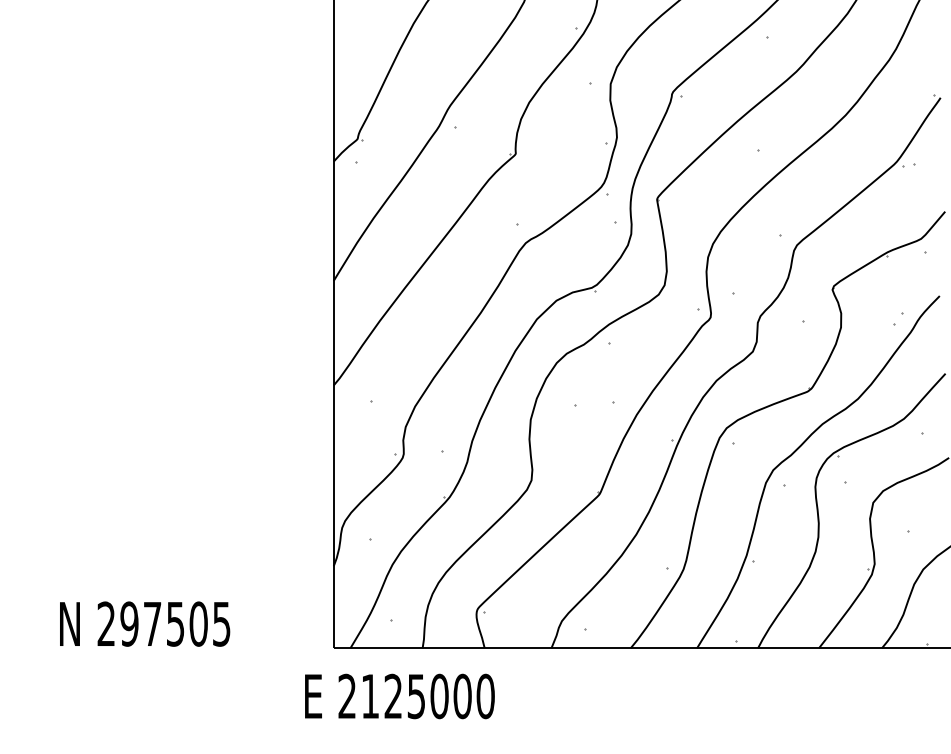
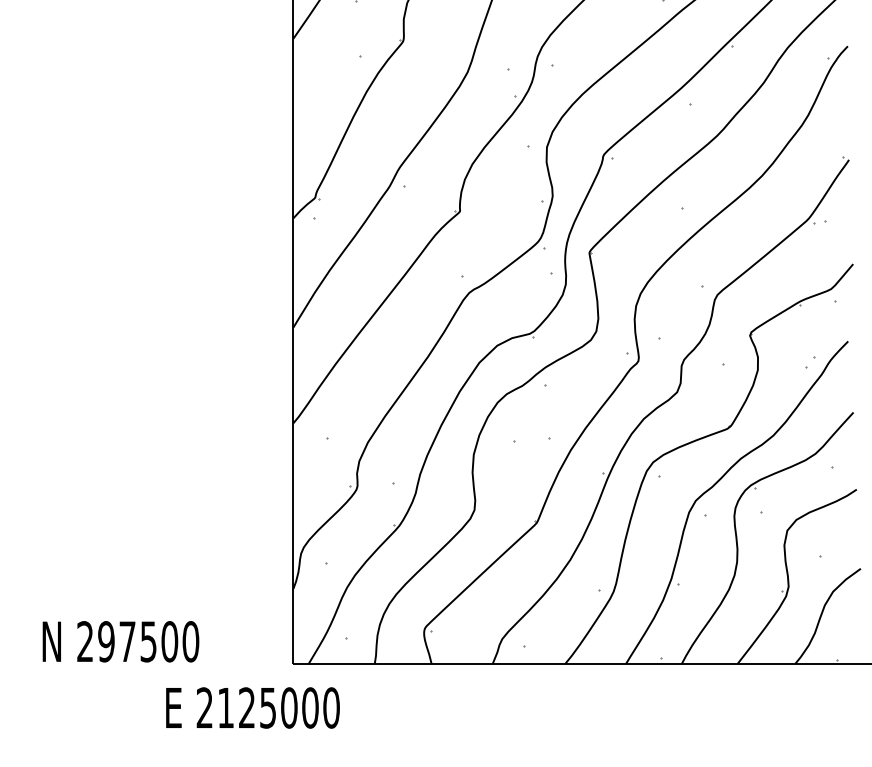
text: (221, 623) -> (190, 641), 297505 -> 297500
text: (399, 695) -> (252, 707), moved

